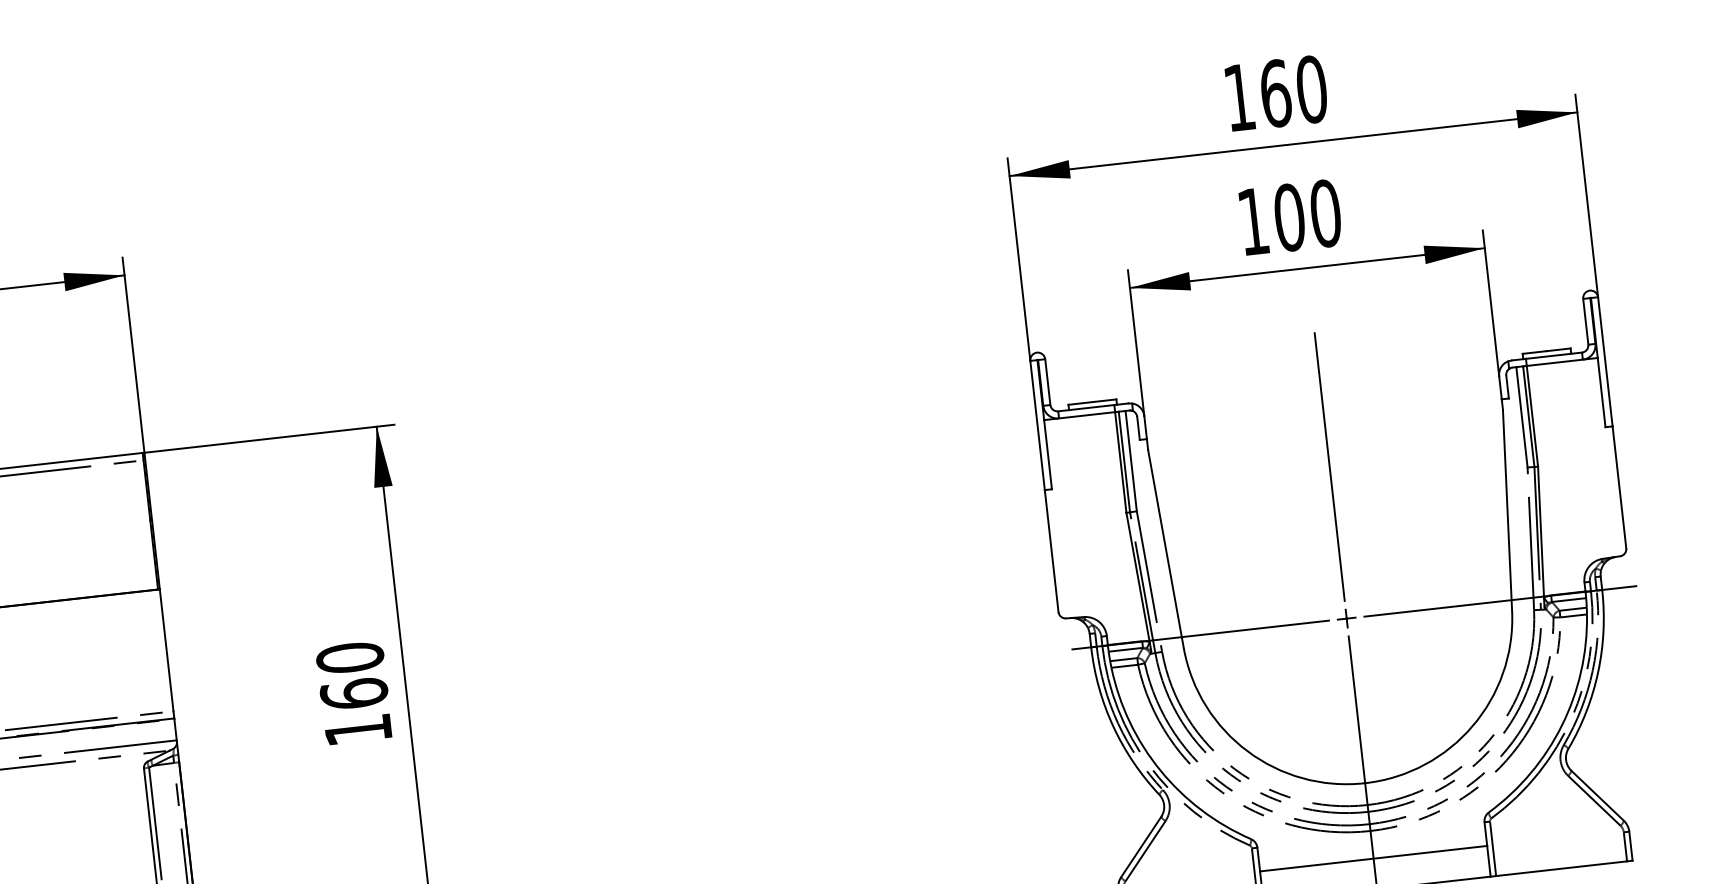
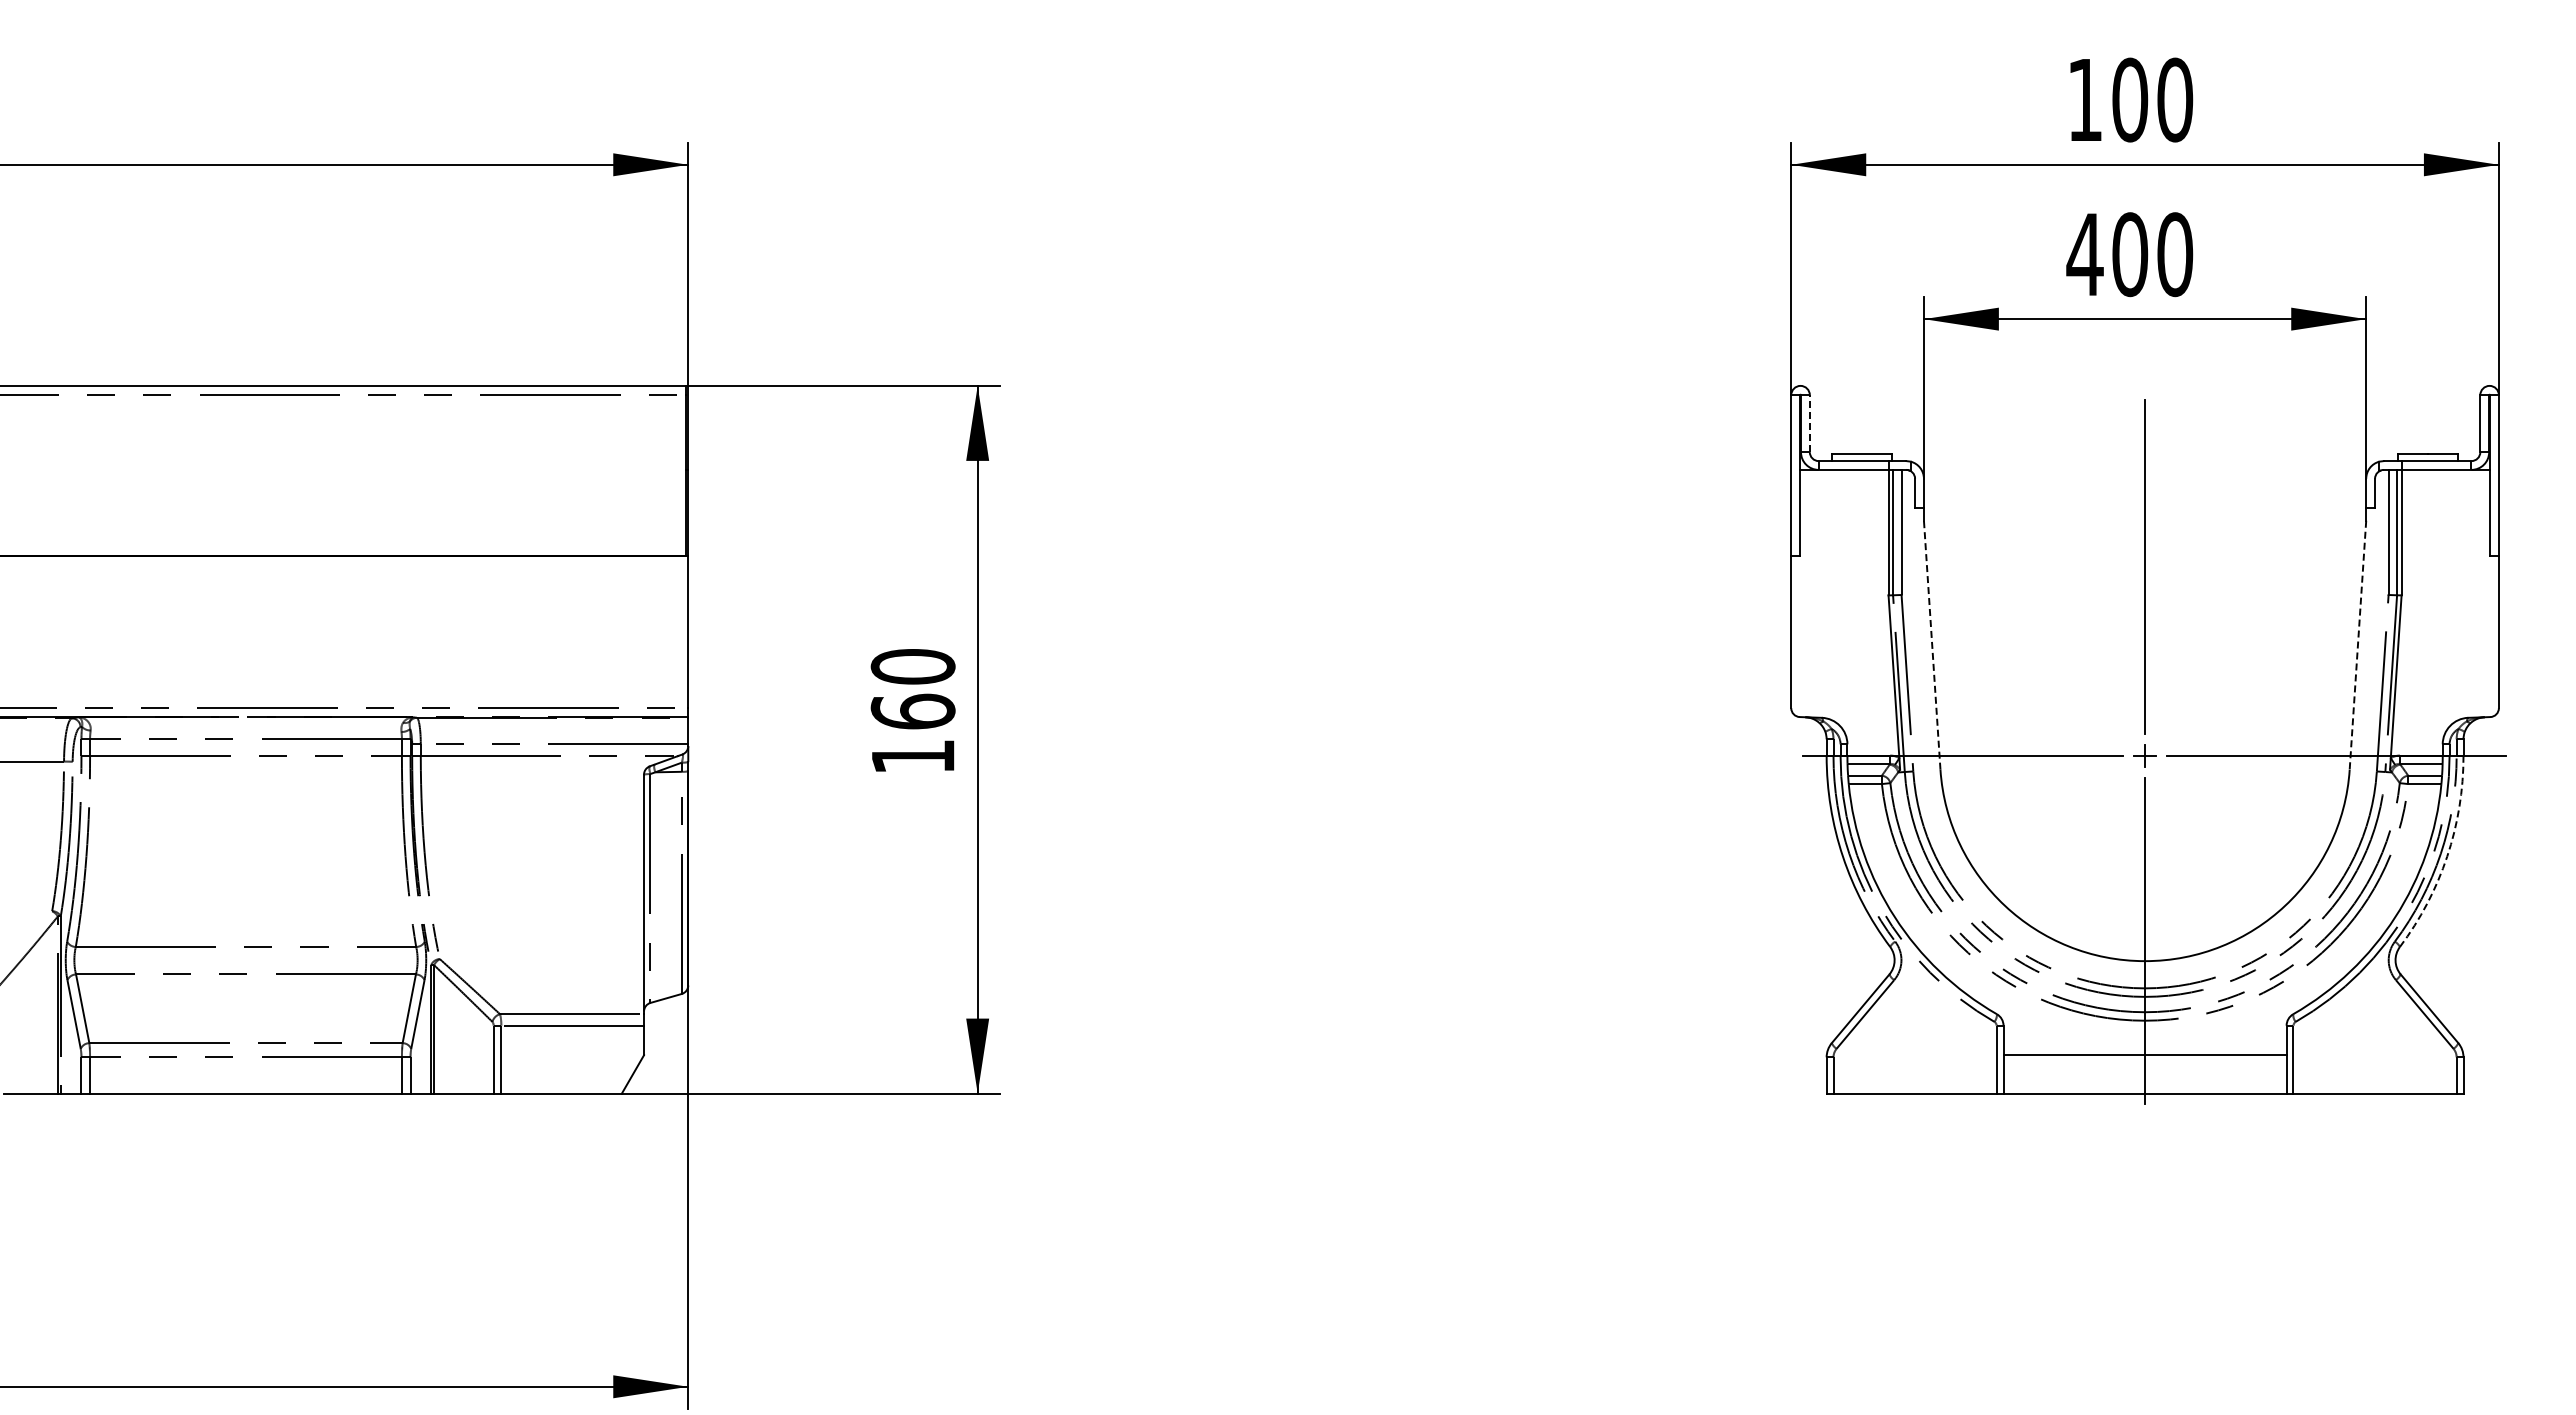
text: (1275, 93) -> (2130, 99), 160 -> 100
text: (1252, 221) -> (2084, 254), 100 -> 400
line: (1047, 382) -> (1809, 423), solid -> dashed
line: (1507, 510) -> (2357, 645), solid -> dashed
line: (1166, 549) -> (1932, 645), solid -> dashed
arc: (1598, 672) -> (2447, 856), solid -> dashed

